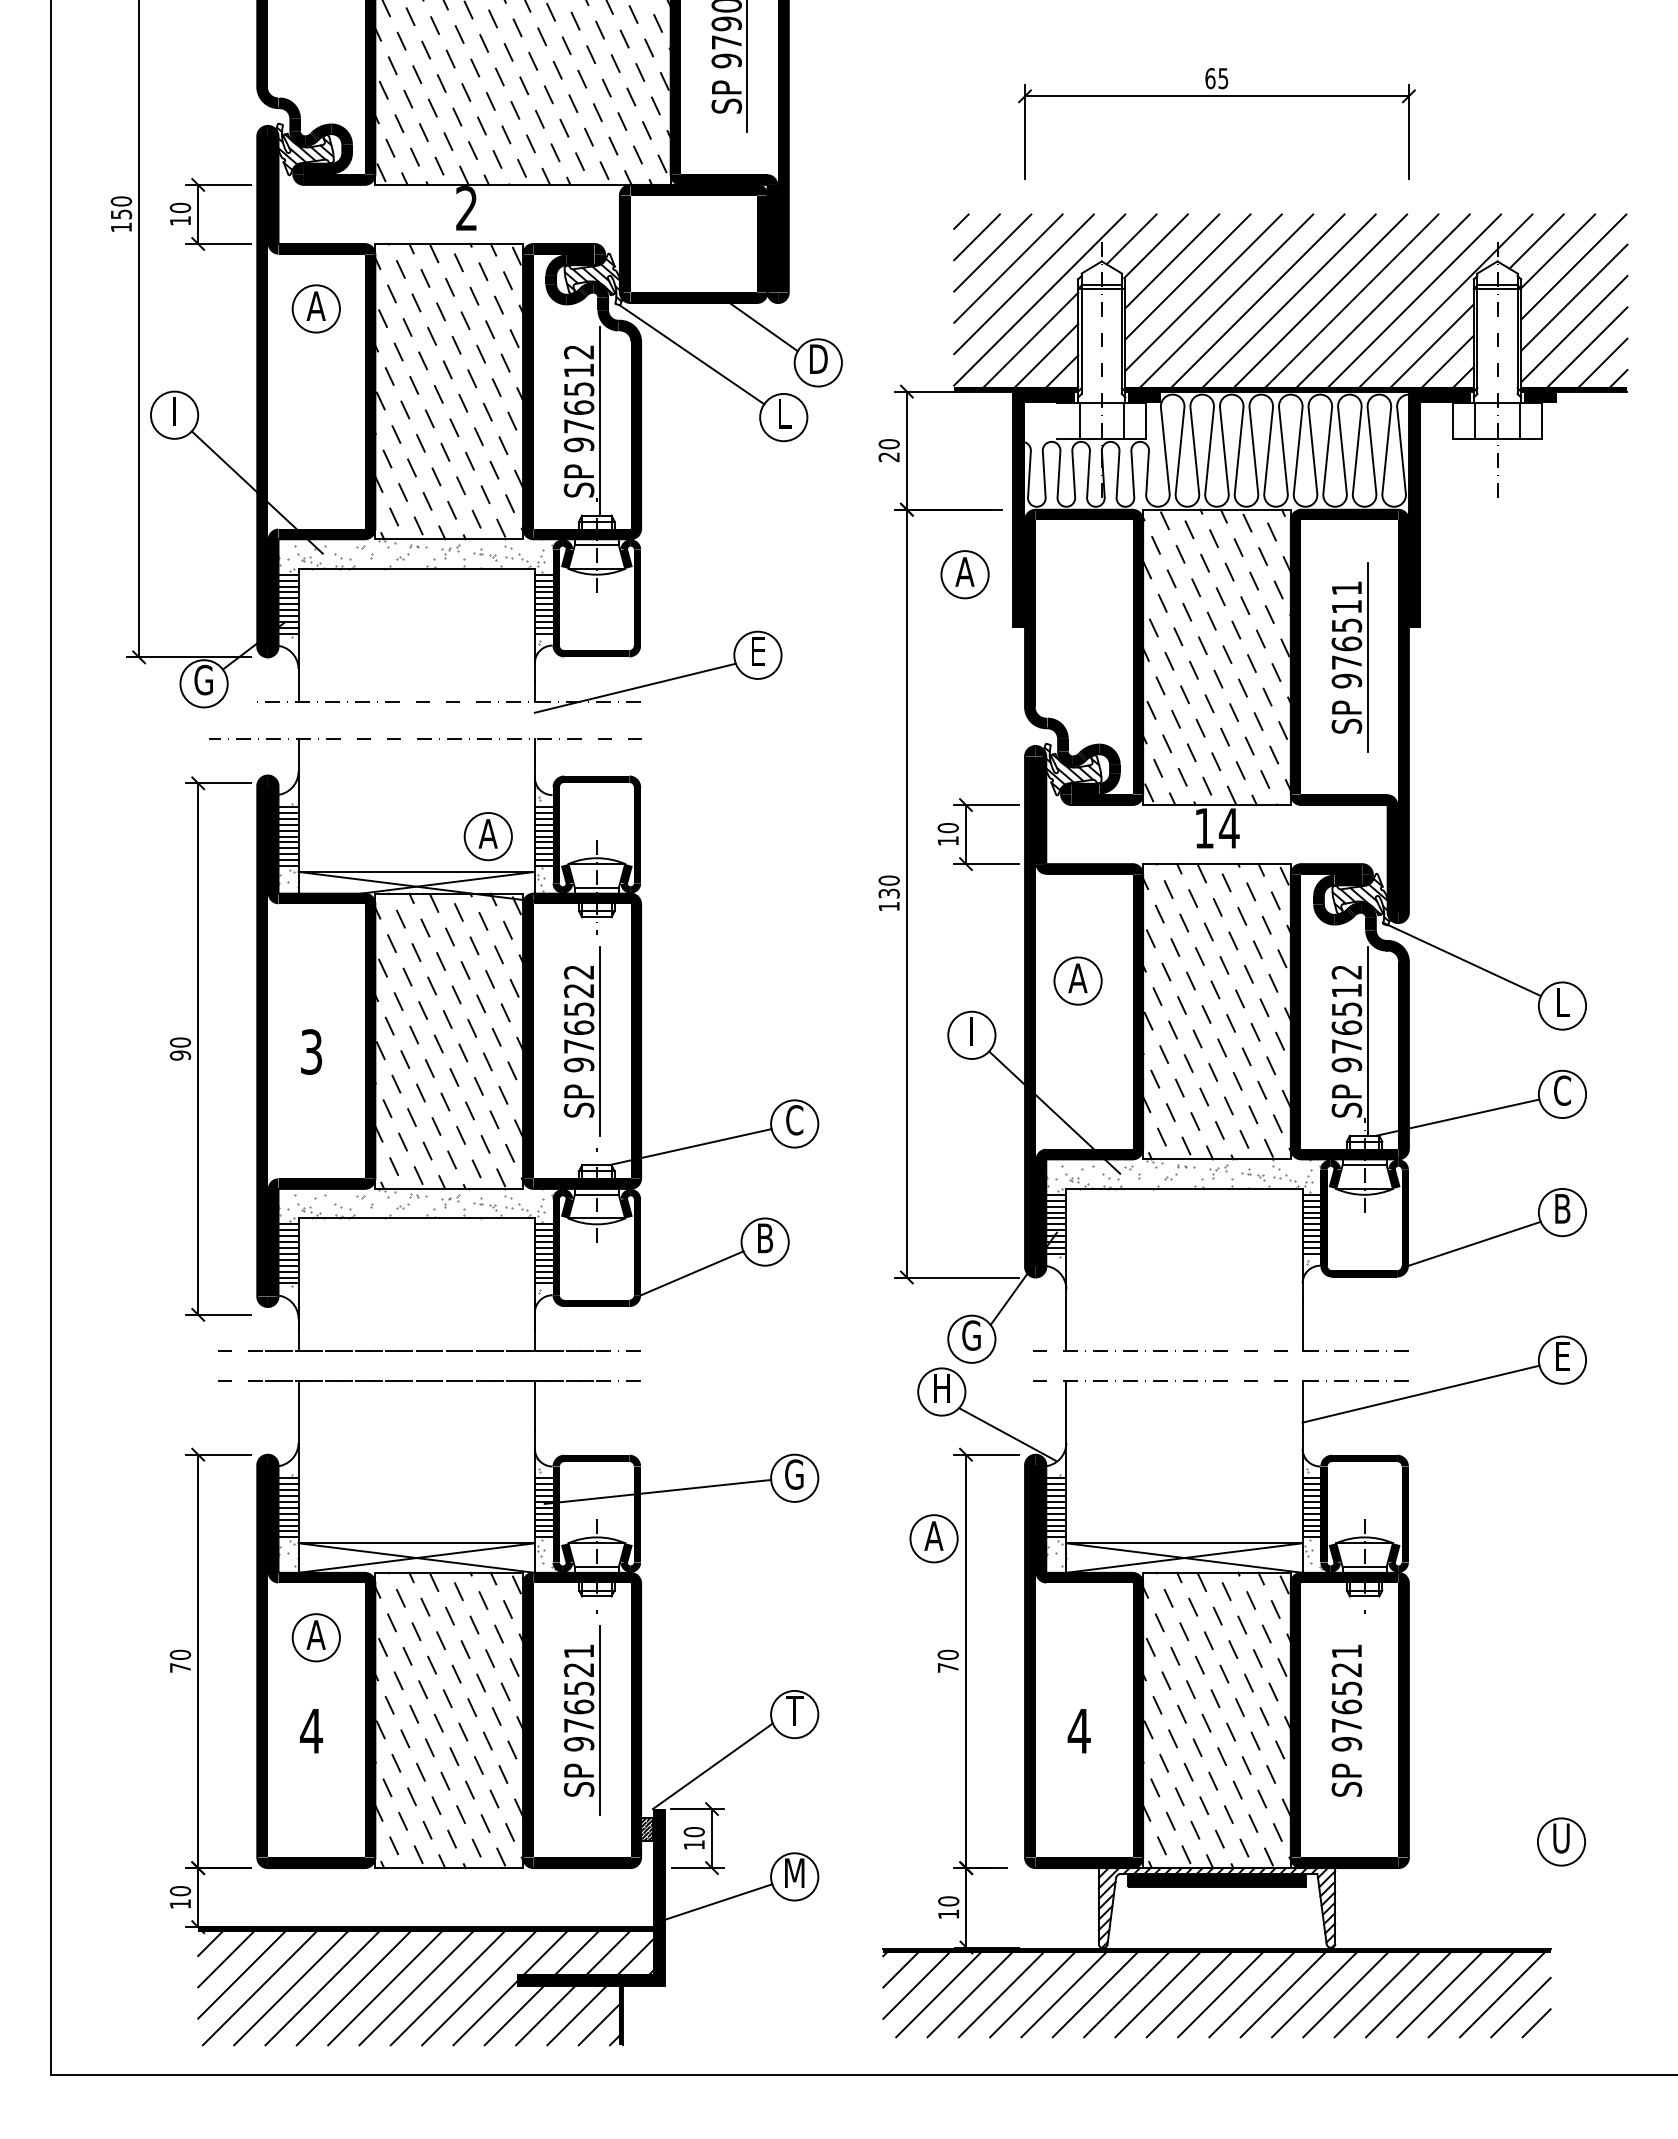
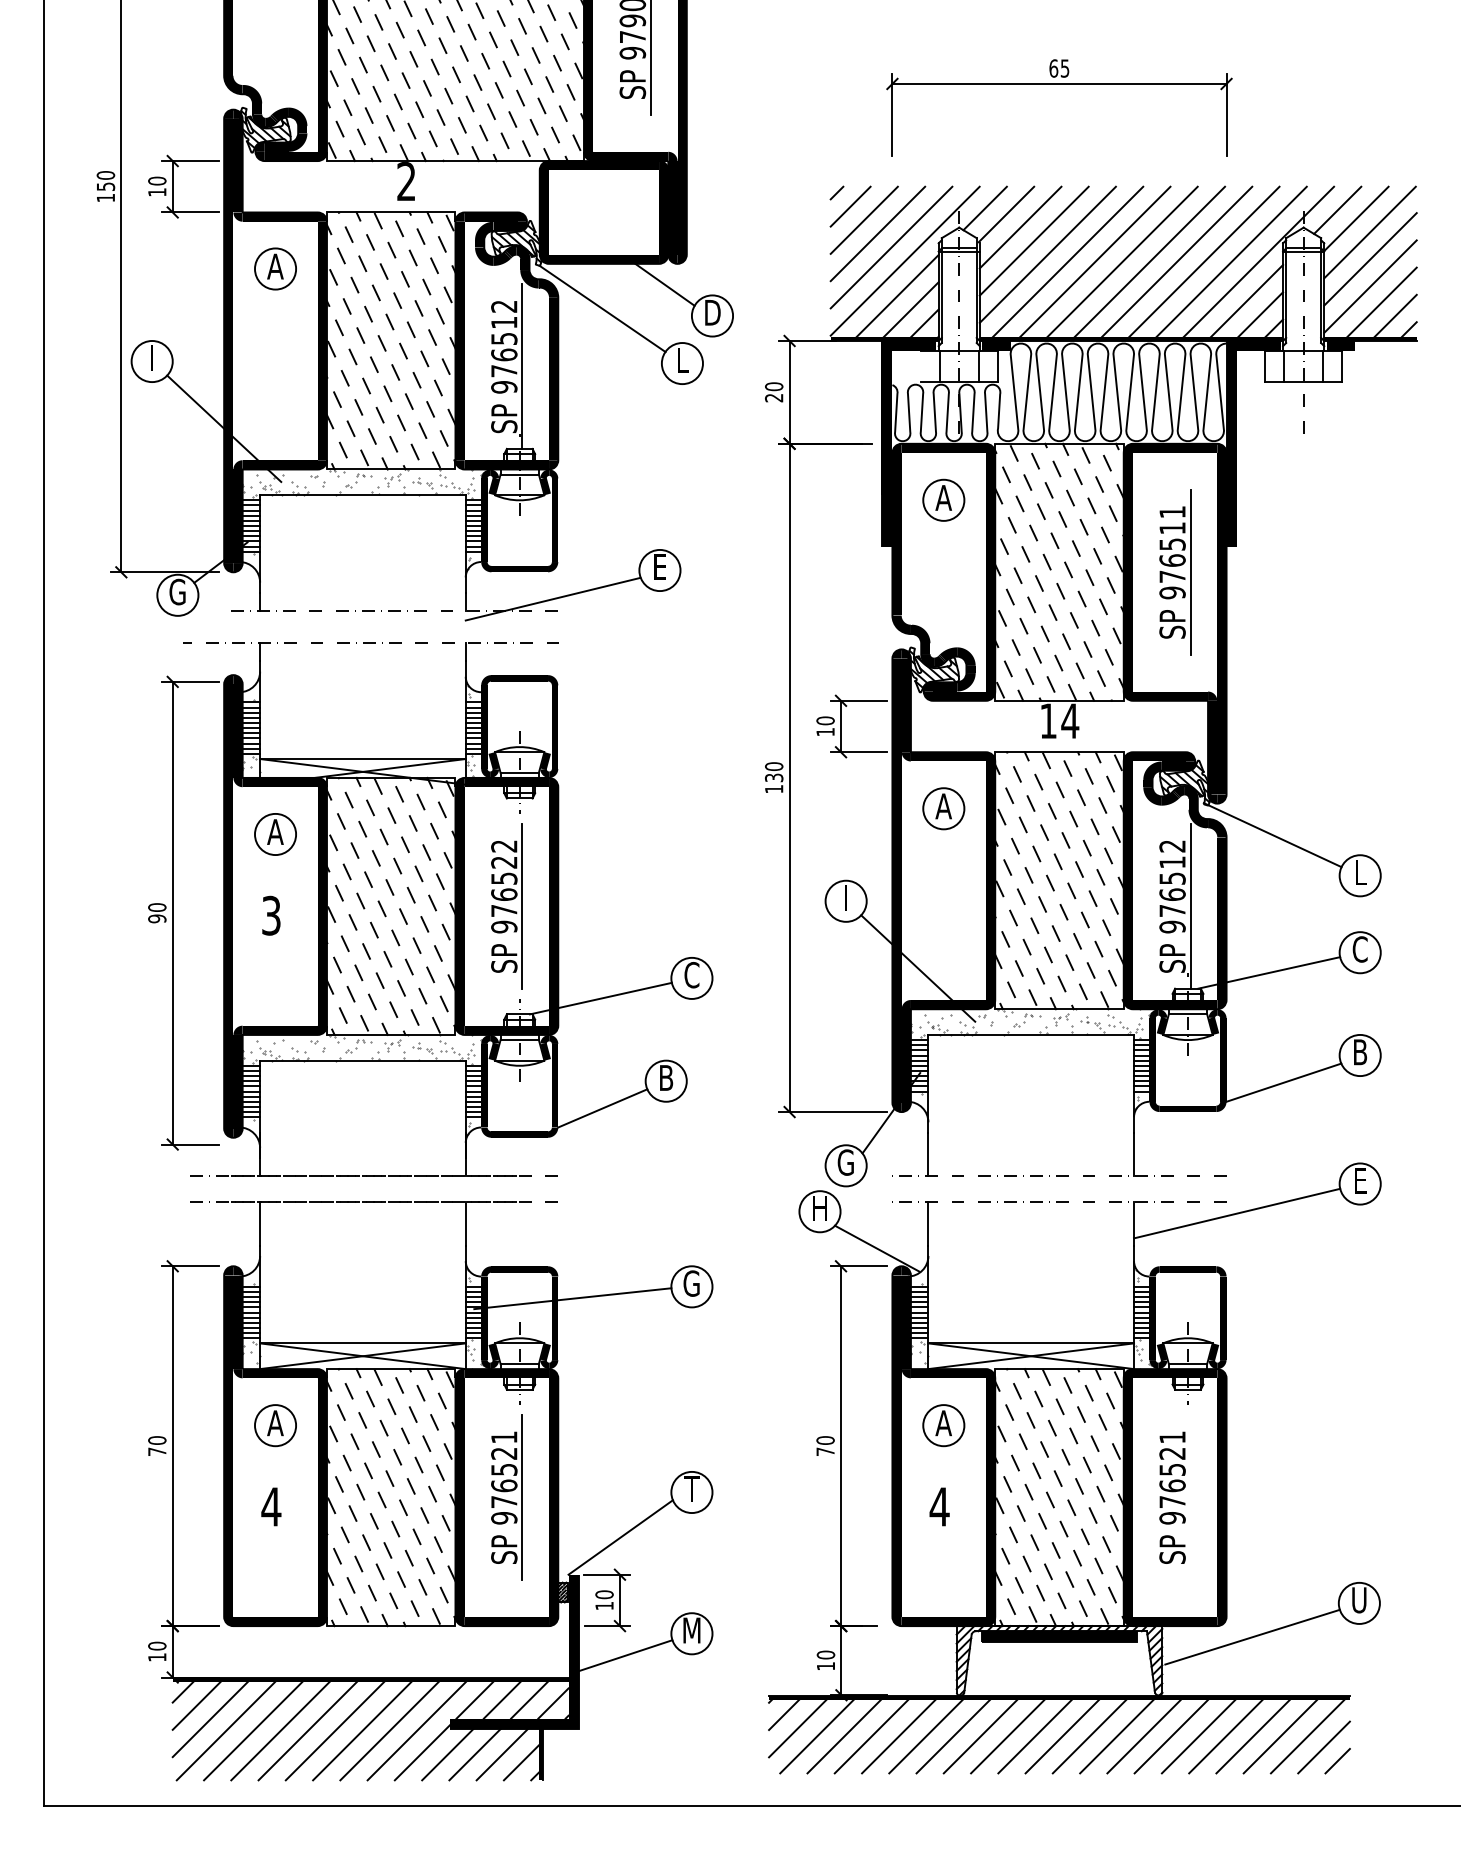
part: (964, 574) -> (943, 500), moved
part: (487, 836) -> (274, 834), moved
part: (1077, 980) -> (943, 808), moved
part: (933, 1538) -> (943, 1425), moved
line: (1438, 1880) -> (1252, 1636), added

